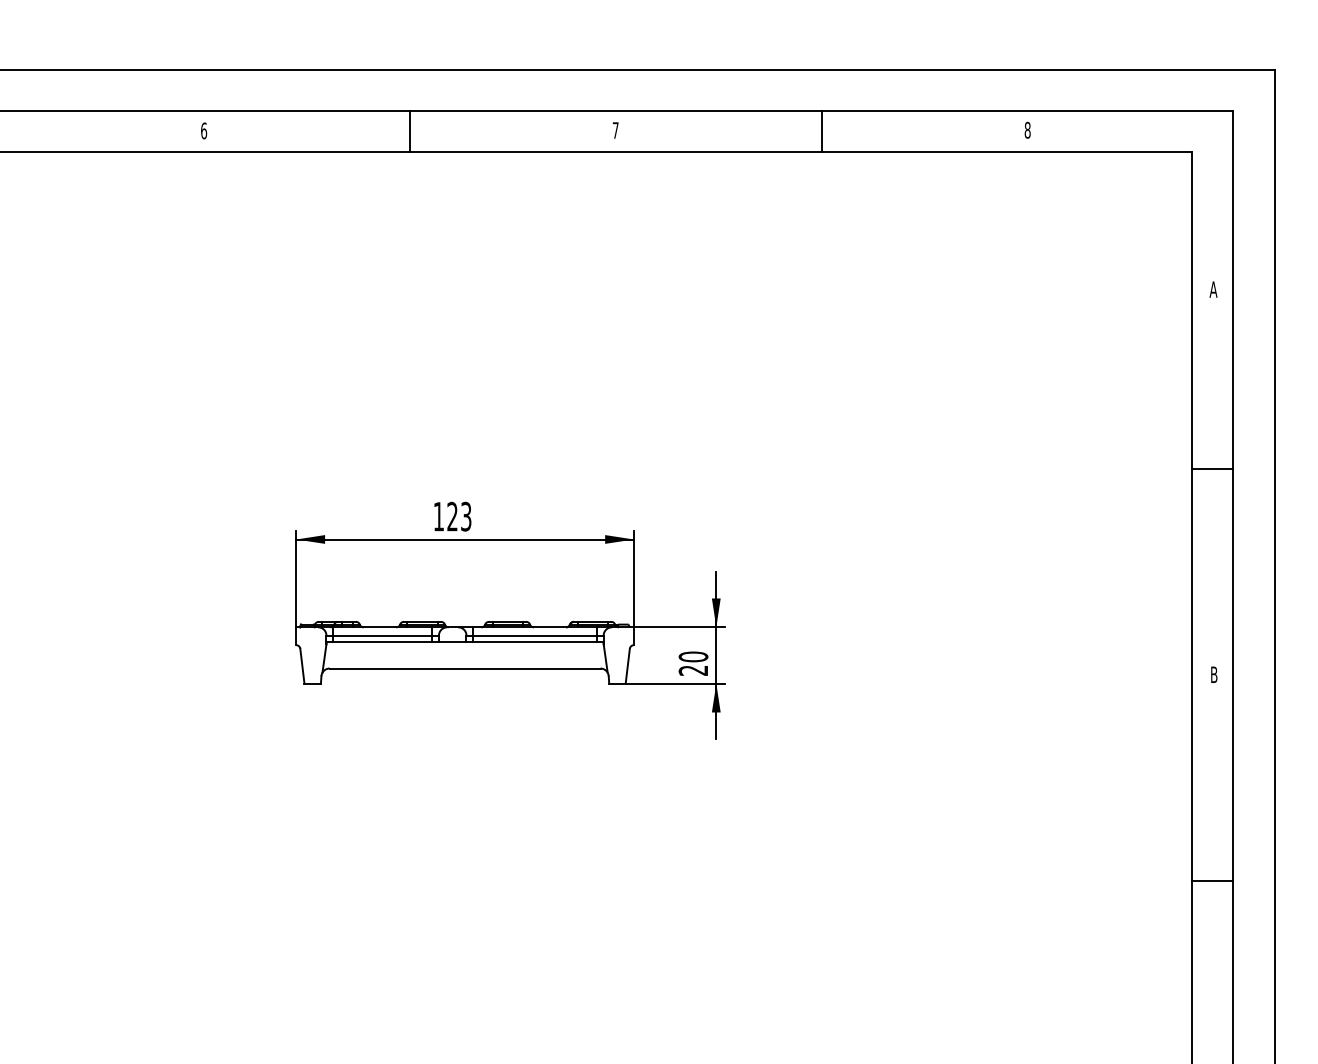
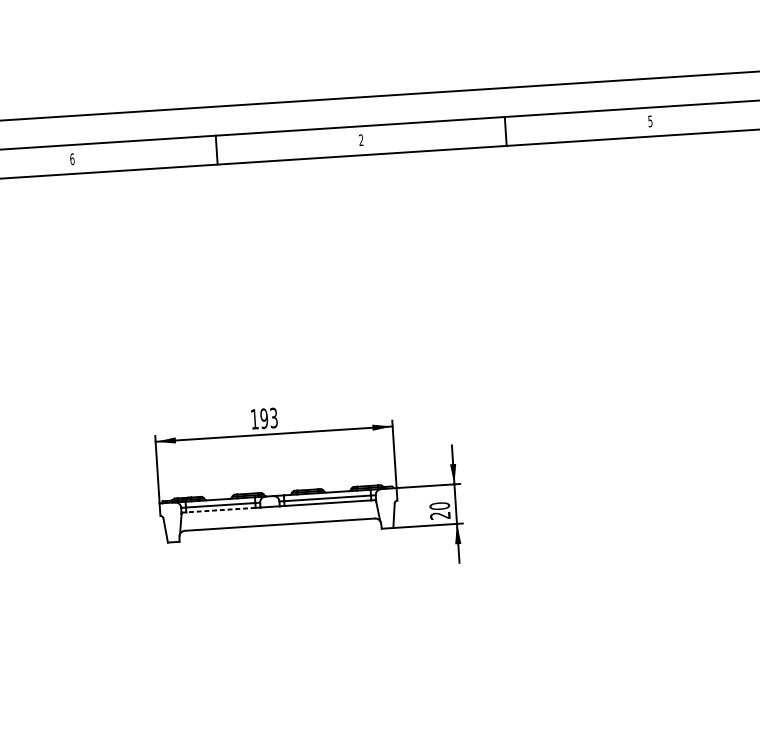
text: (1027, 129) -> (650, 120), 8 -> 5
text: (615, 130) -> (361, 140), 7 -> 2
text: (452, 516) -> (264, 418), 123 -> 193
line: (382, 642) -> (220, 510), solid -> dashed

